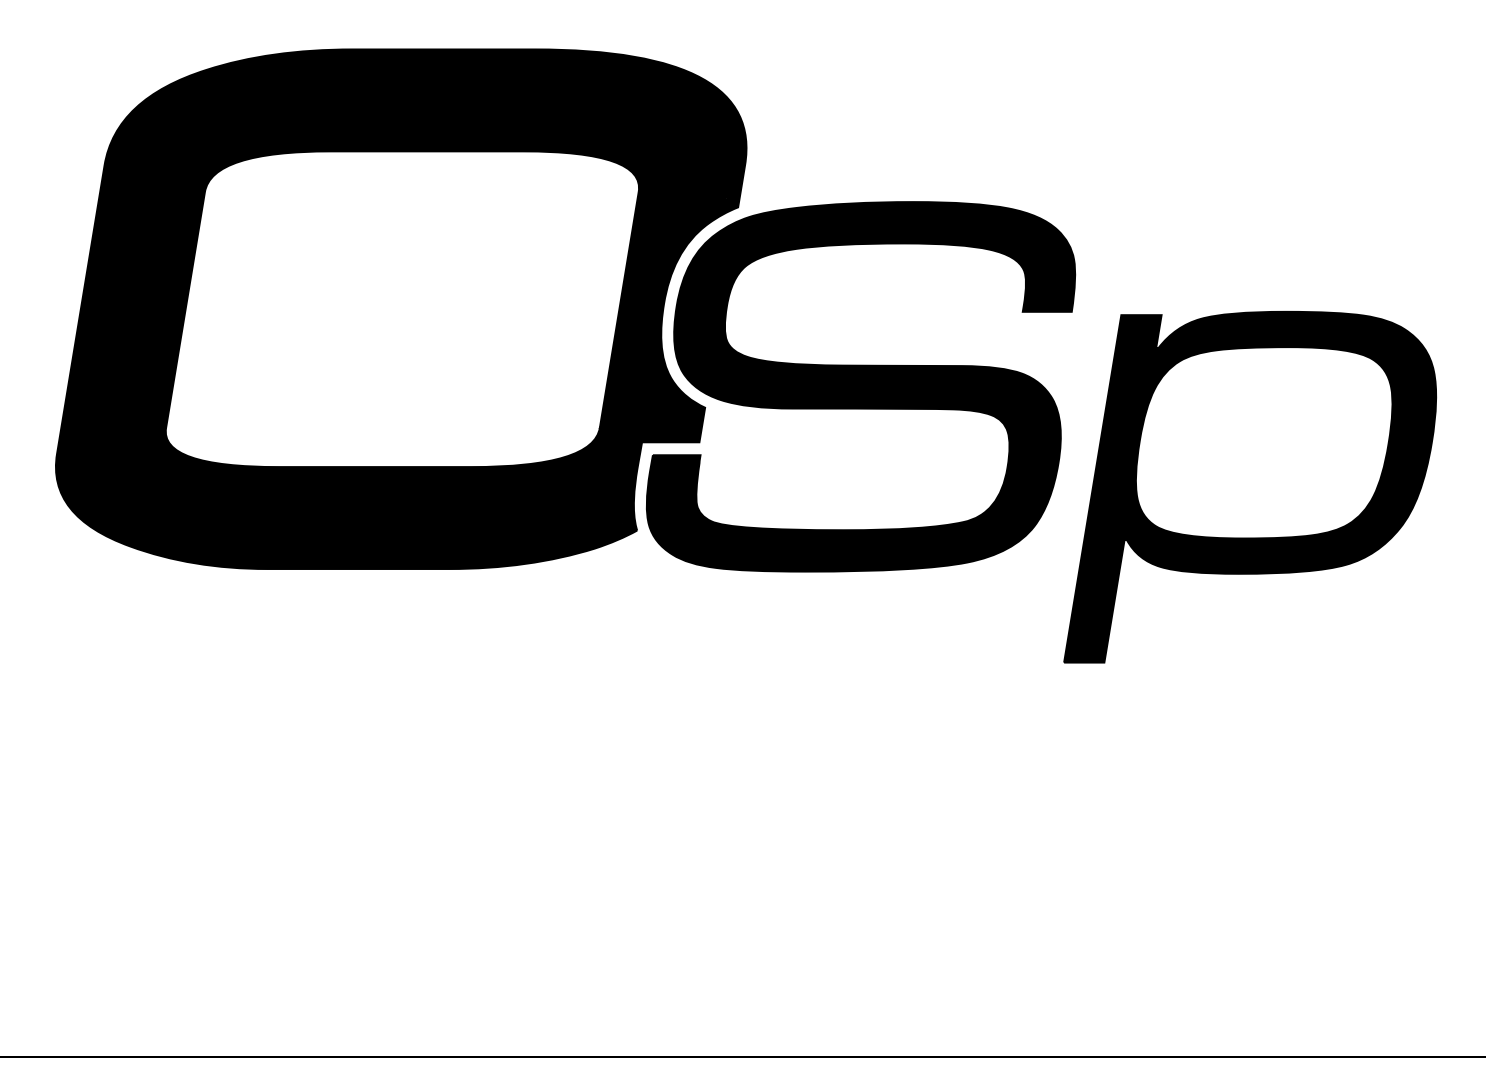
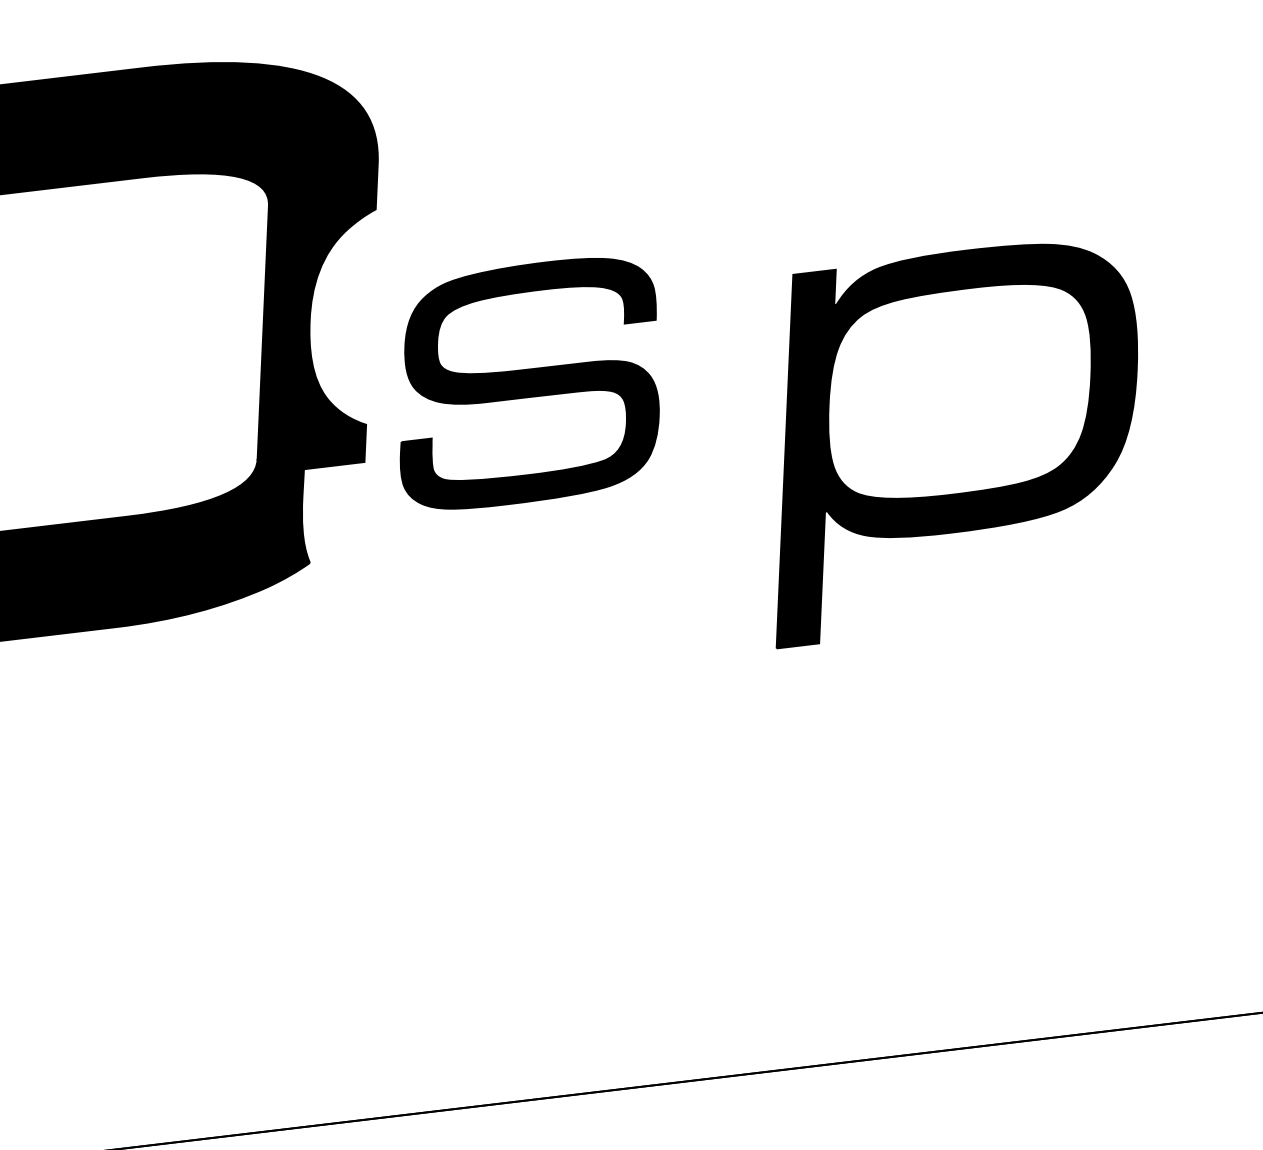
part: (861, 386) -> (528, 382), size x0.6

